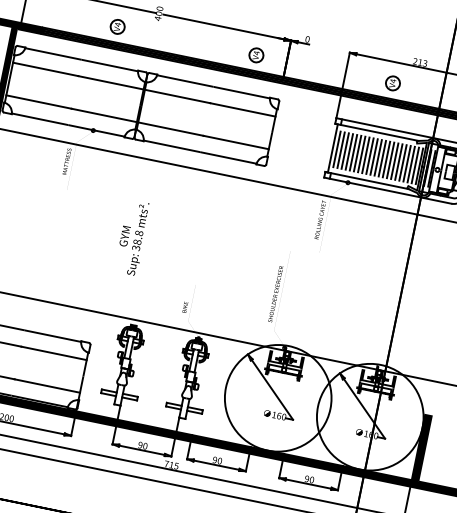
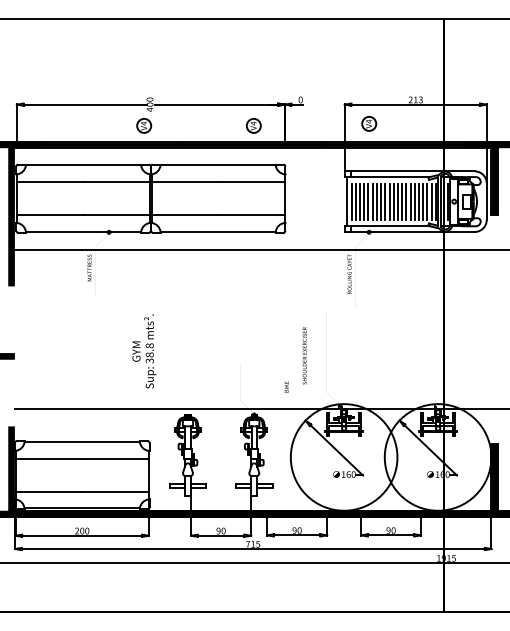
part: (118, 26) -> (144, 125), moved
part: (393, 83) -> (369, 123), moved
text: (132, 237) -> (144, 351), moved
text: (275, 293) -> (304, 355), moved
text: (185, 306) -> (286, 386), moved

